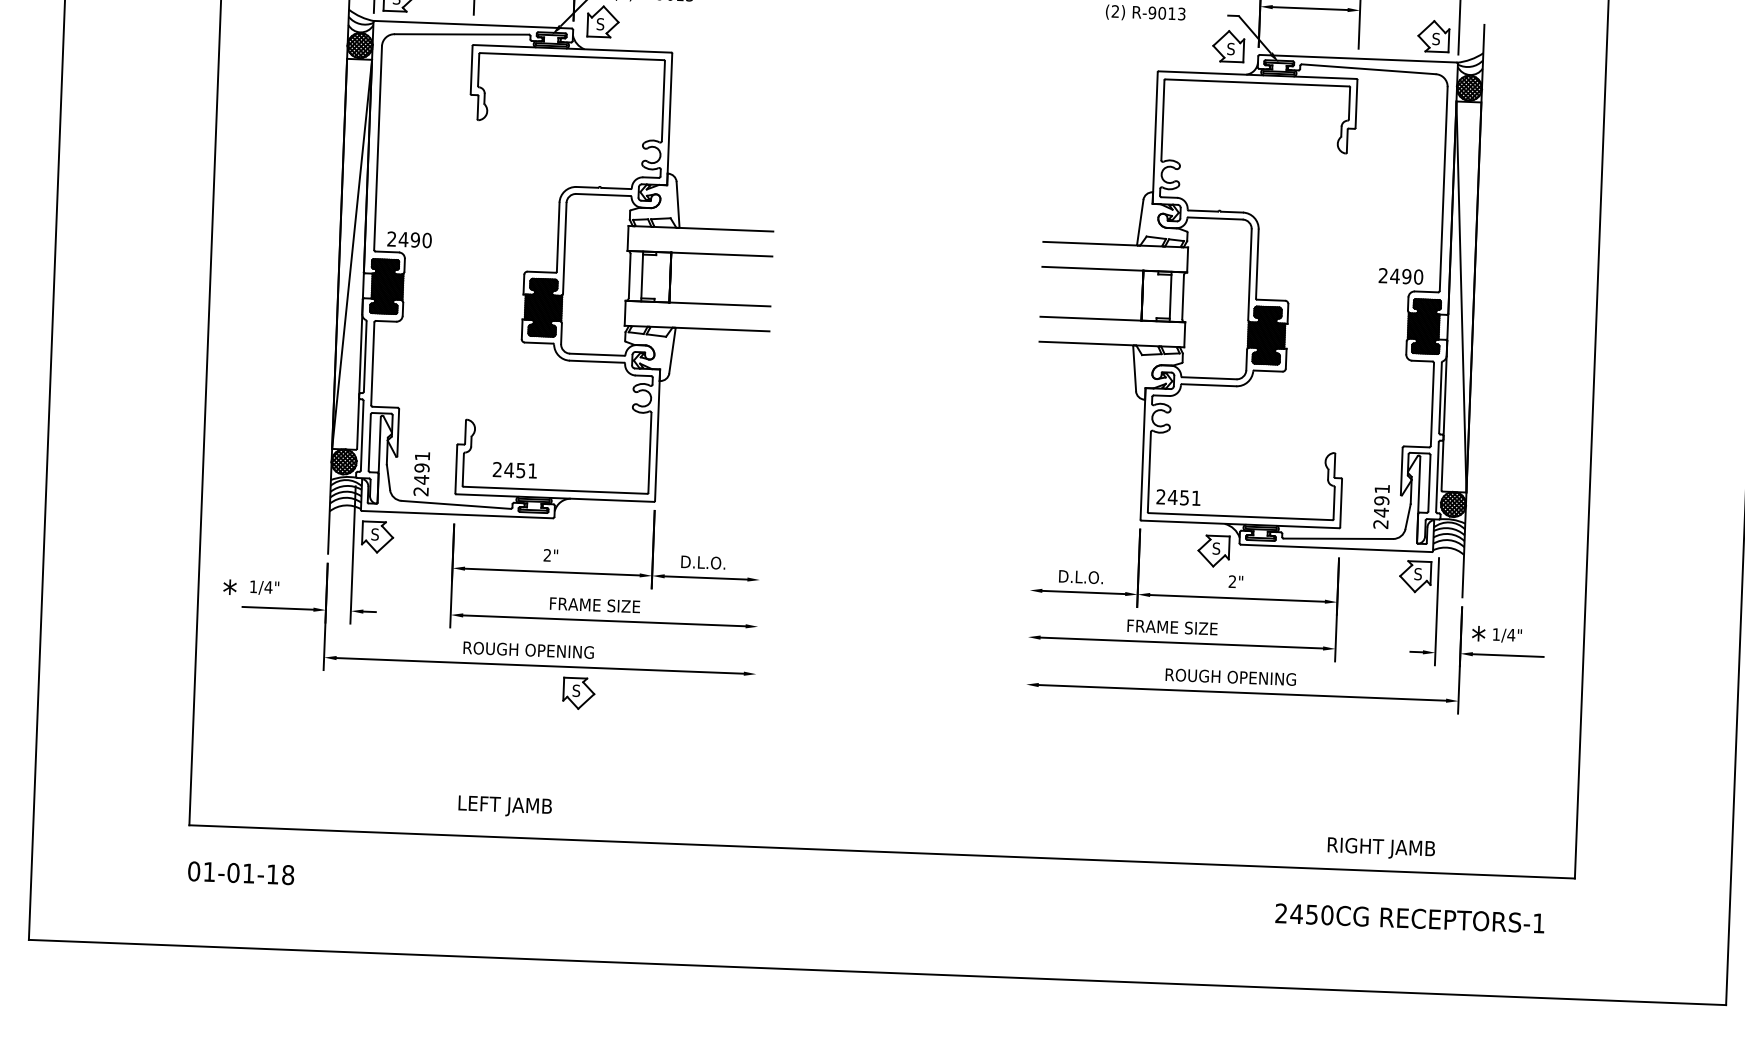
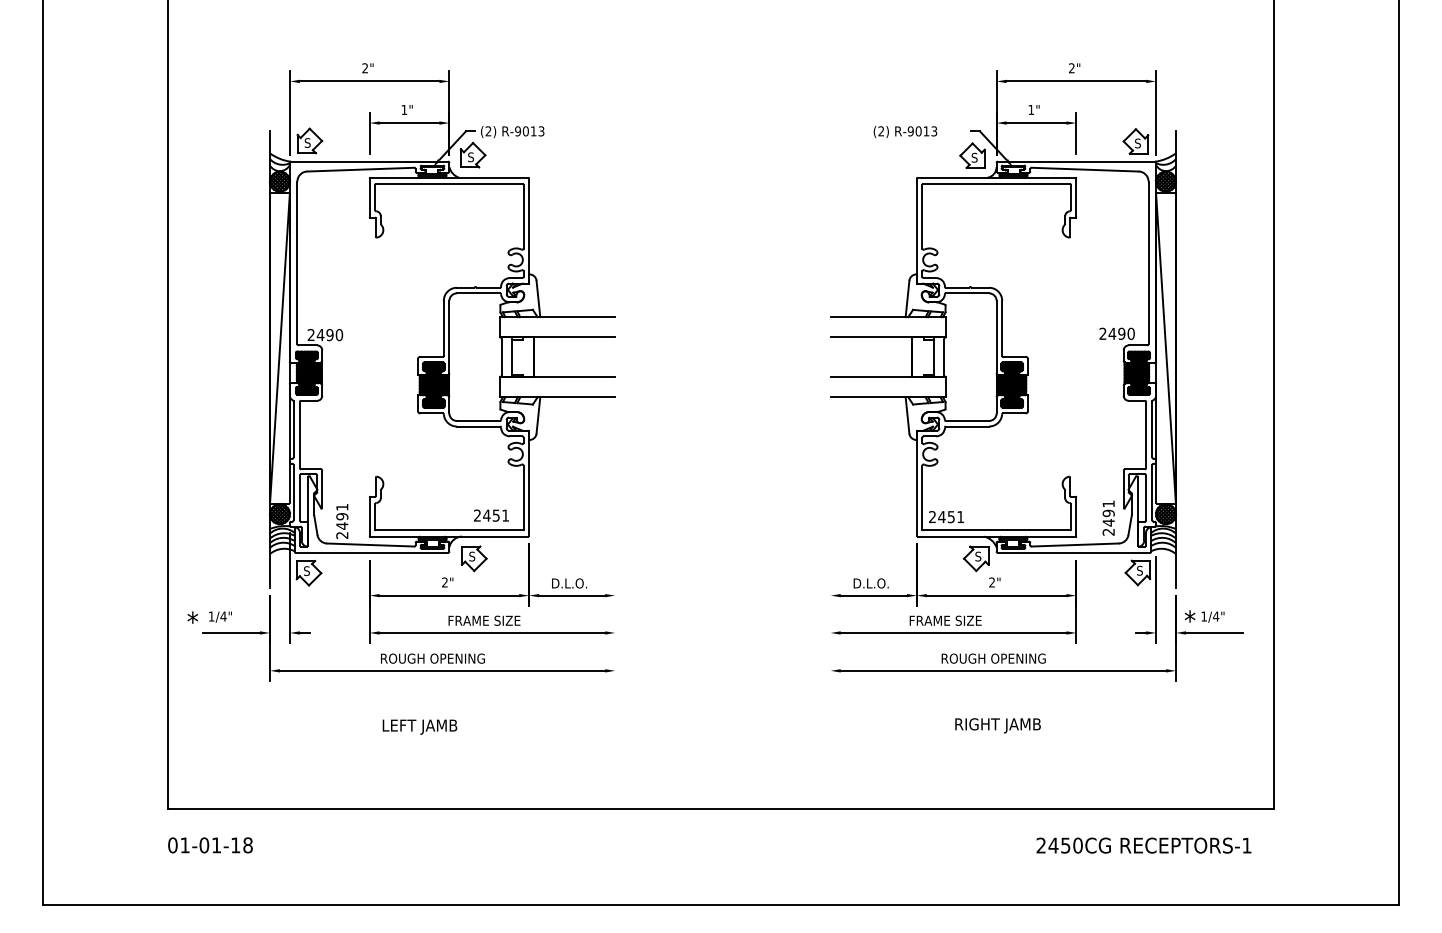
text: (515, 470) -> (491, 515), moved
part: (579, 693) -> (474, 558), moved
text: (504, 805) -> (419, 726), moved
text: (1380, 848) -> (997, 725), moved

